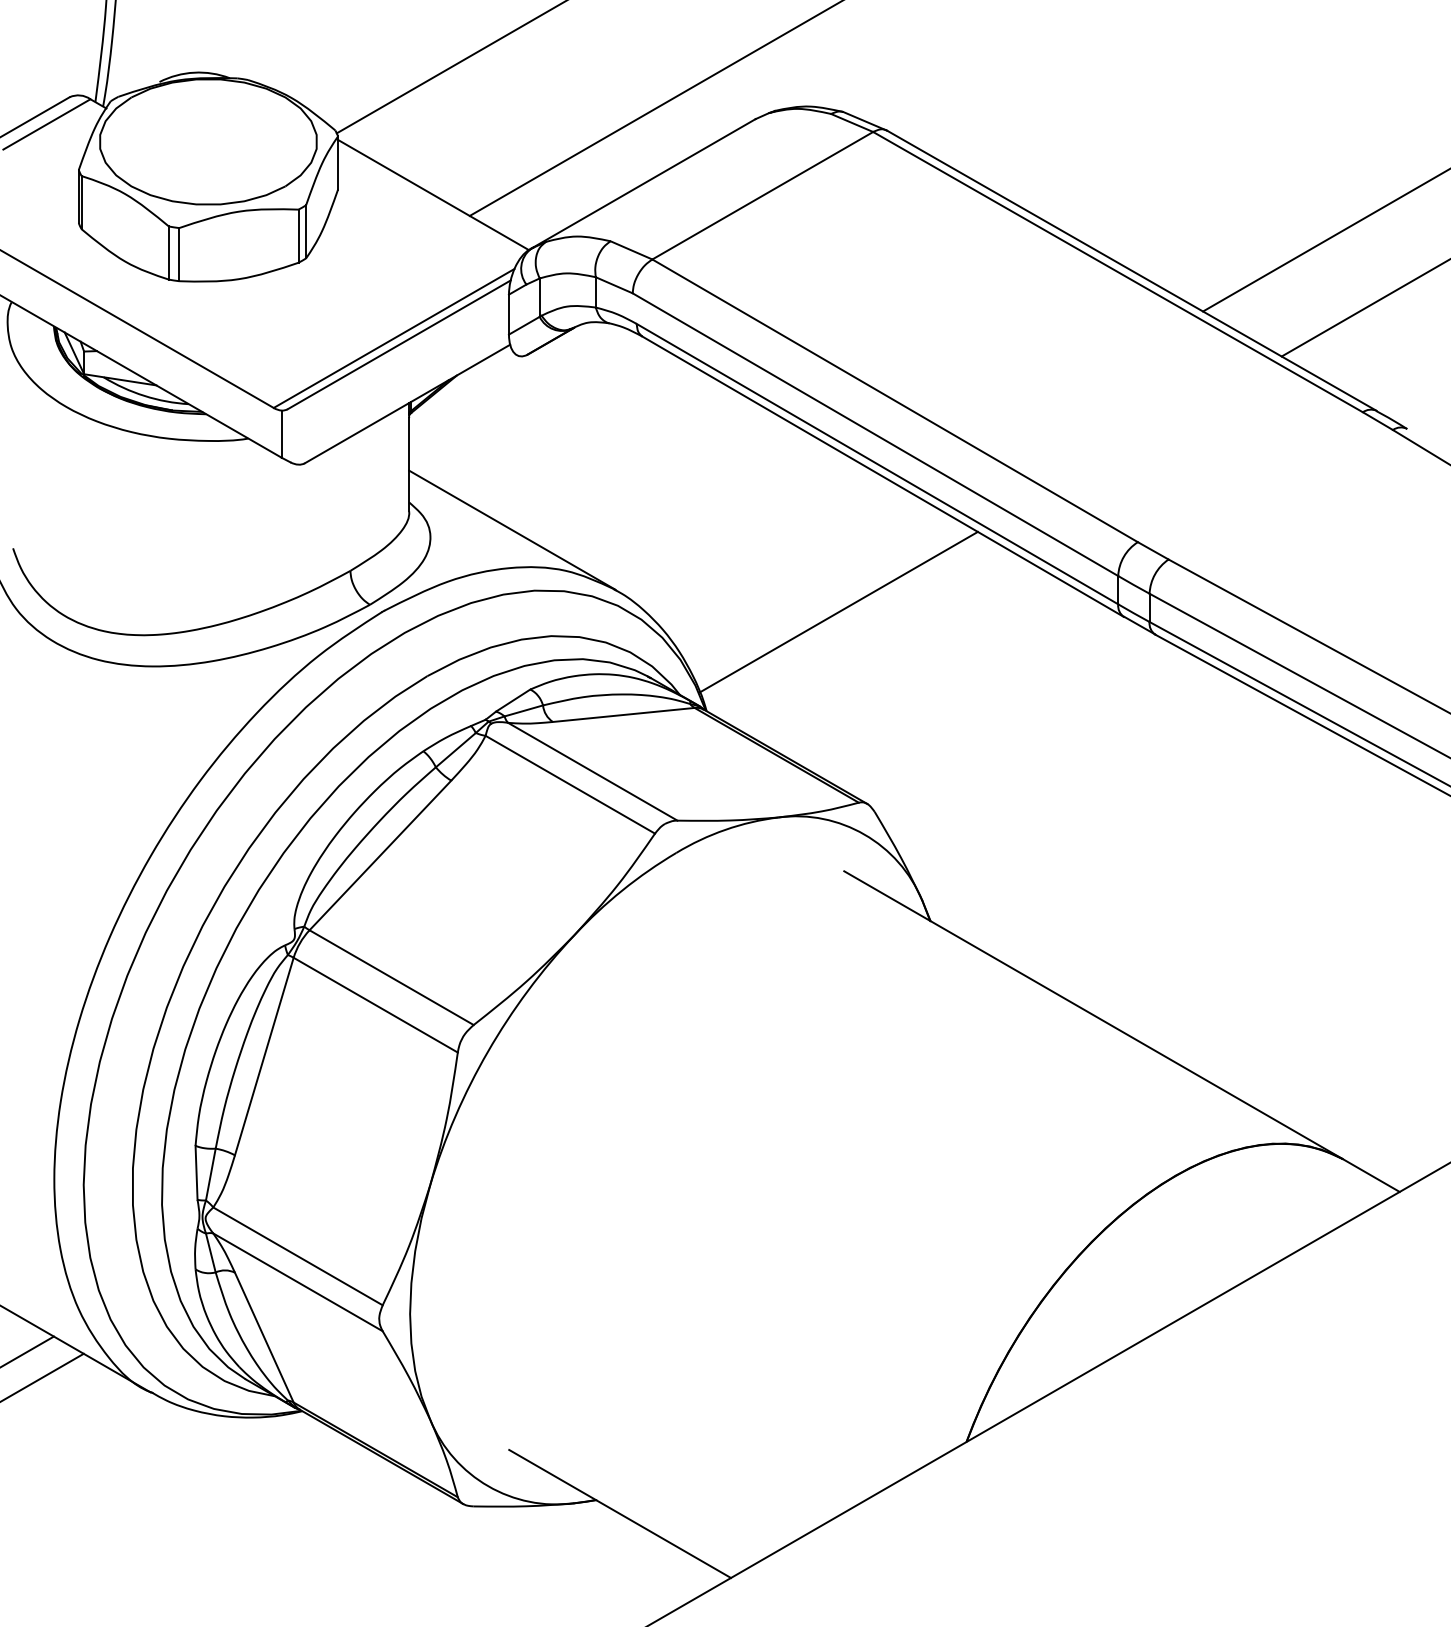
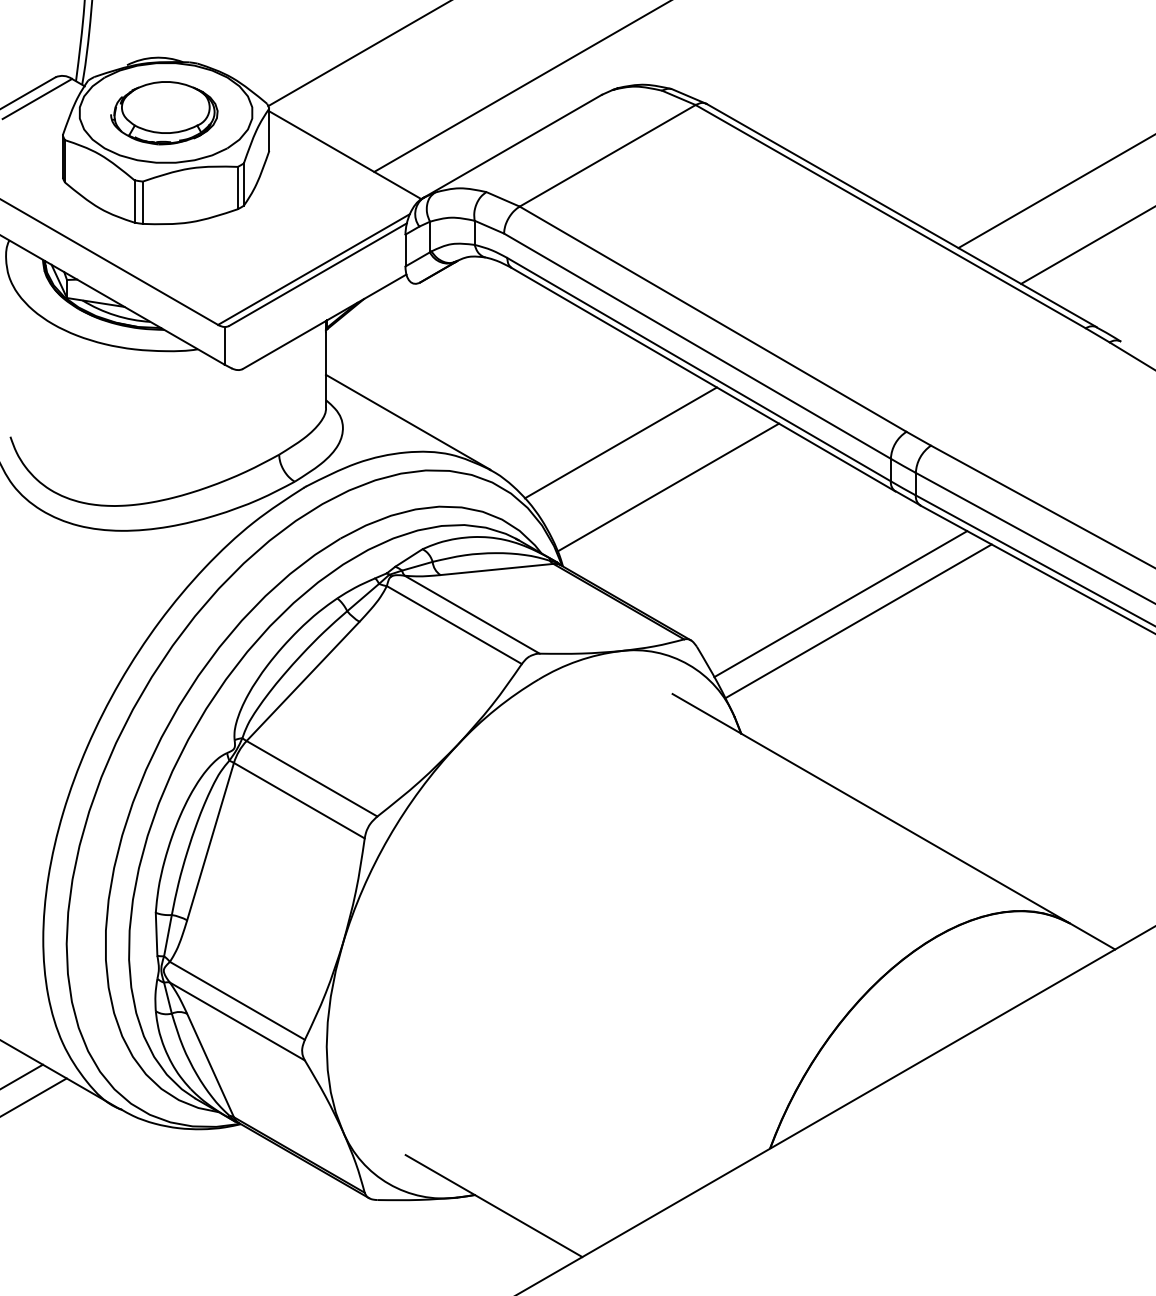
part: (206, 142) -> (164, 113), added
line: (778, 555) -> (620, 442), added
line: (1055, 758) -> (840, 604), added
line: (1077, 779) -> (858, 620), added

